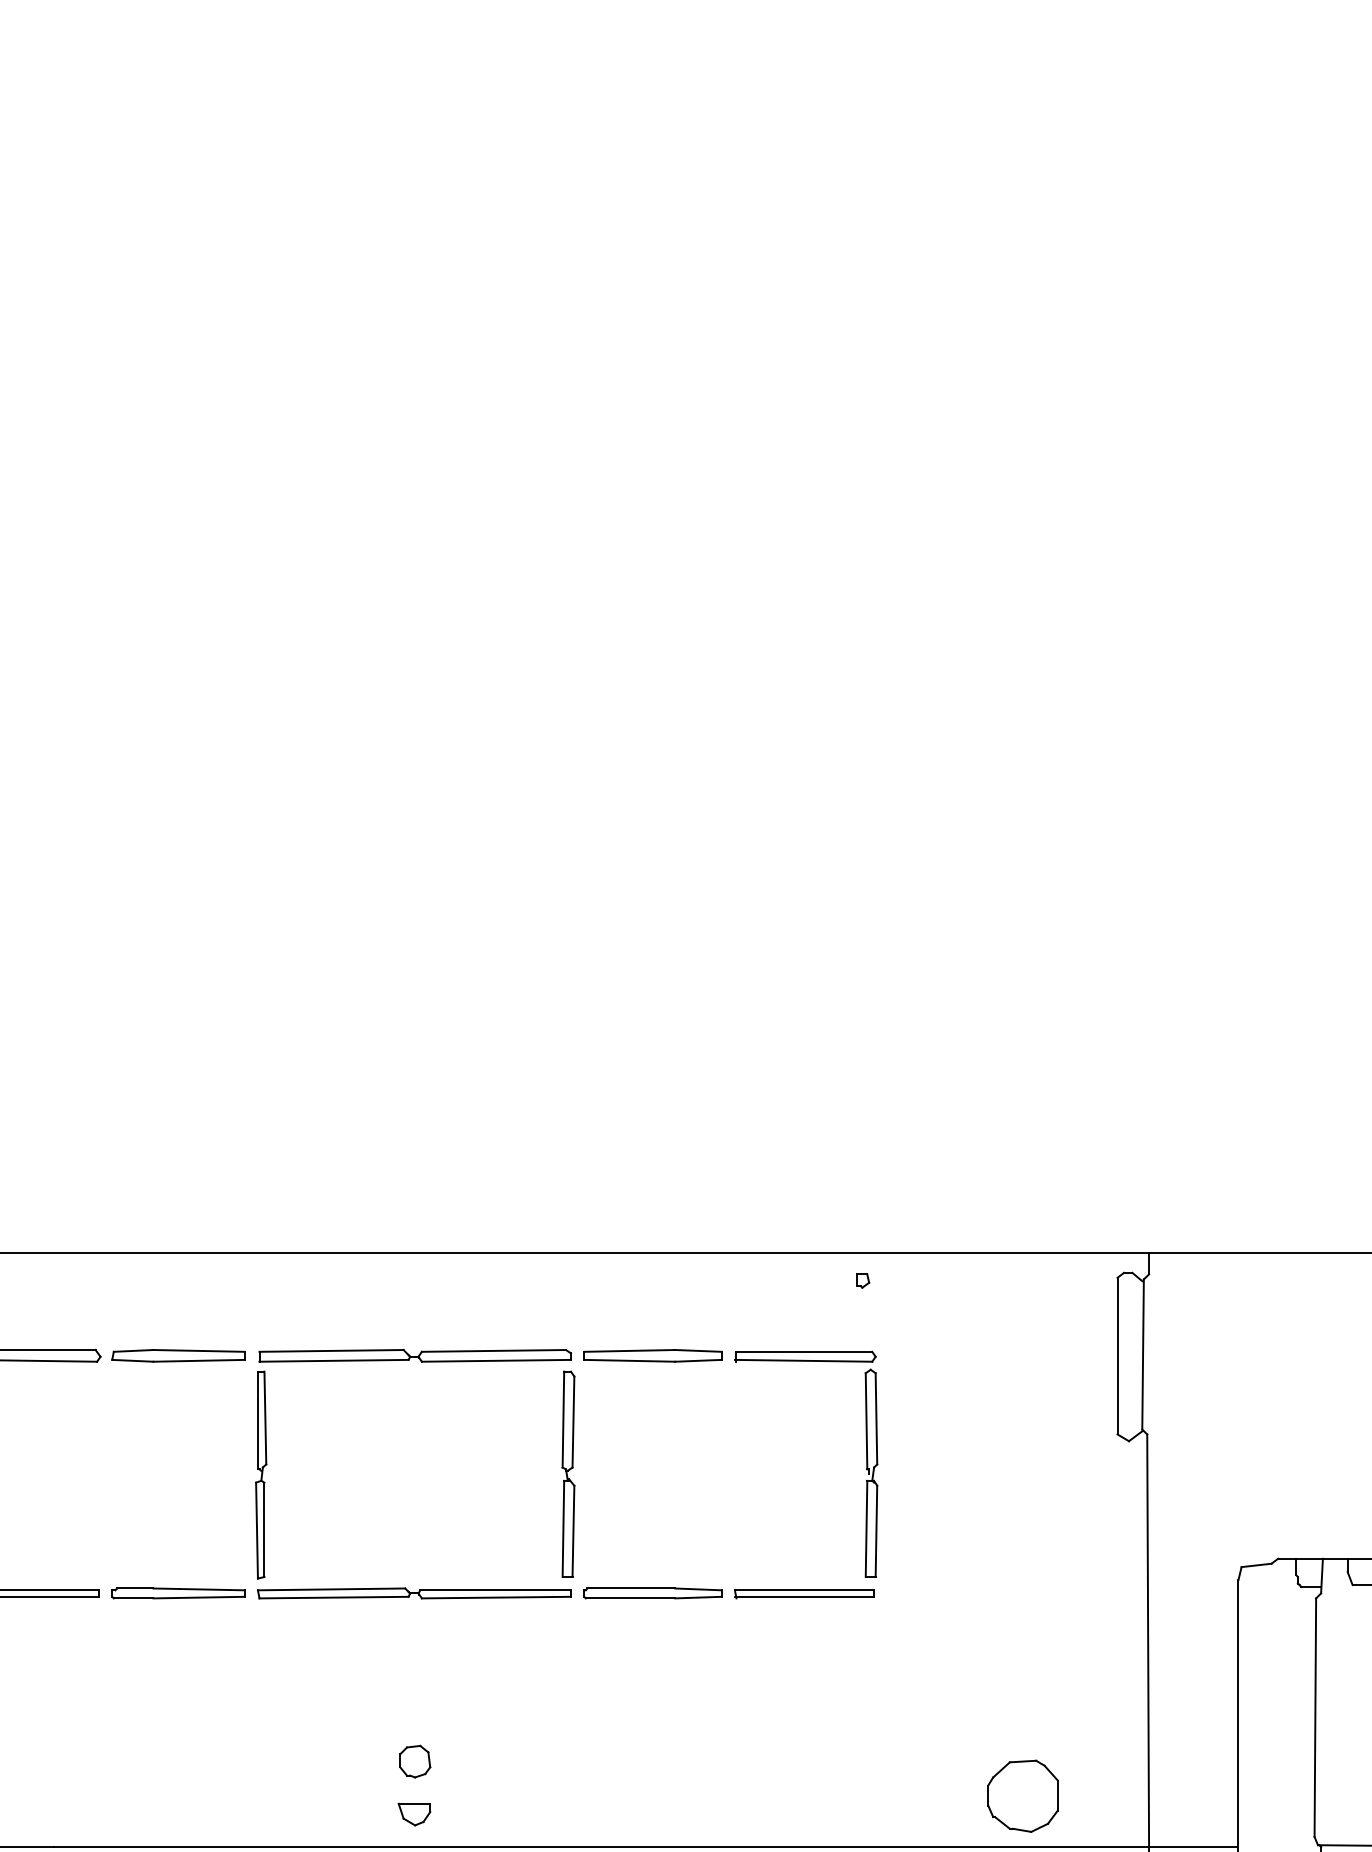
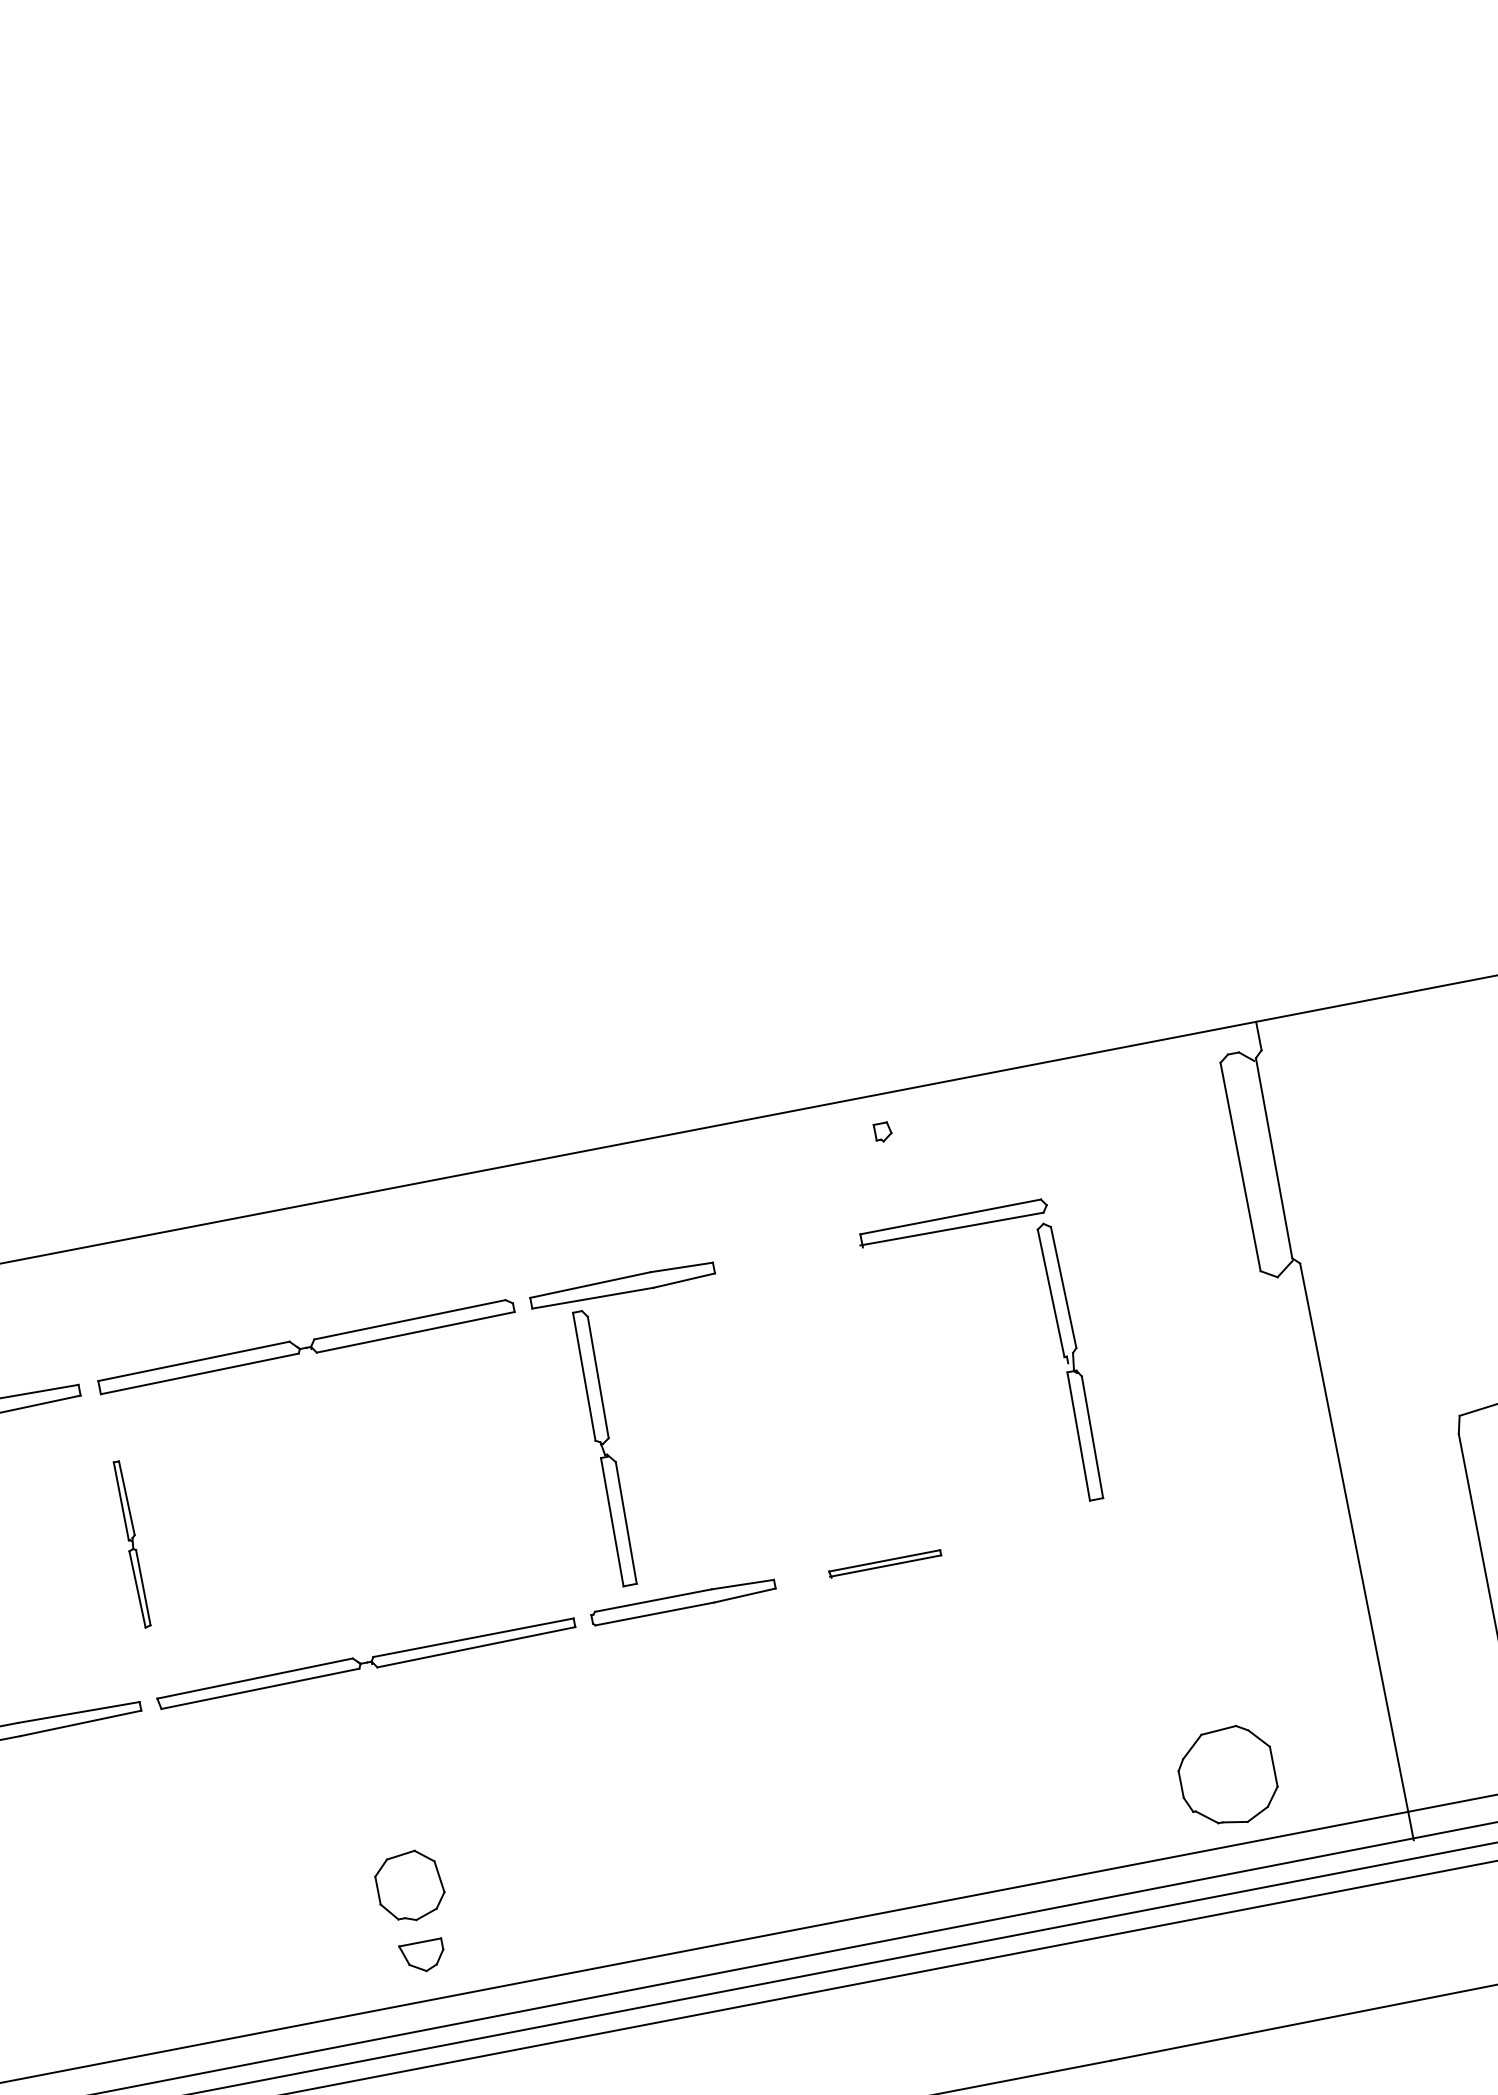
part: (866, 1463) -> (1061, 1349), moved
part: (568, 1473) -> (604, 1447), moved
part: (261, 1474) -> (132, 1543), size x0.6
part: (804, 1594) -> (885, 1564), size x0.6
part: (415, 1761) -> (410, 1885), size x1.6

